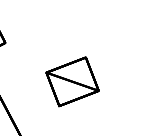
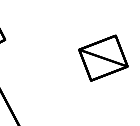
part: (72, 81) -> (103, 57), moved

